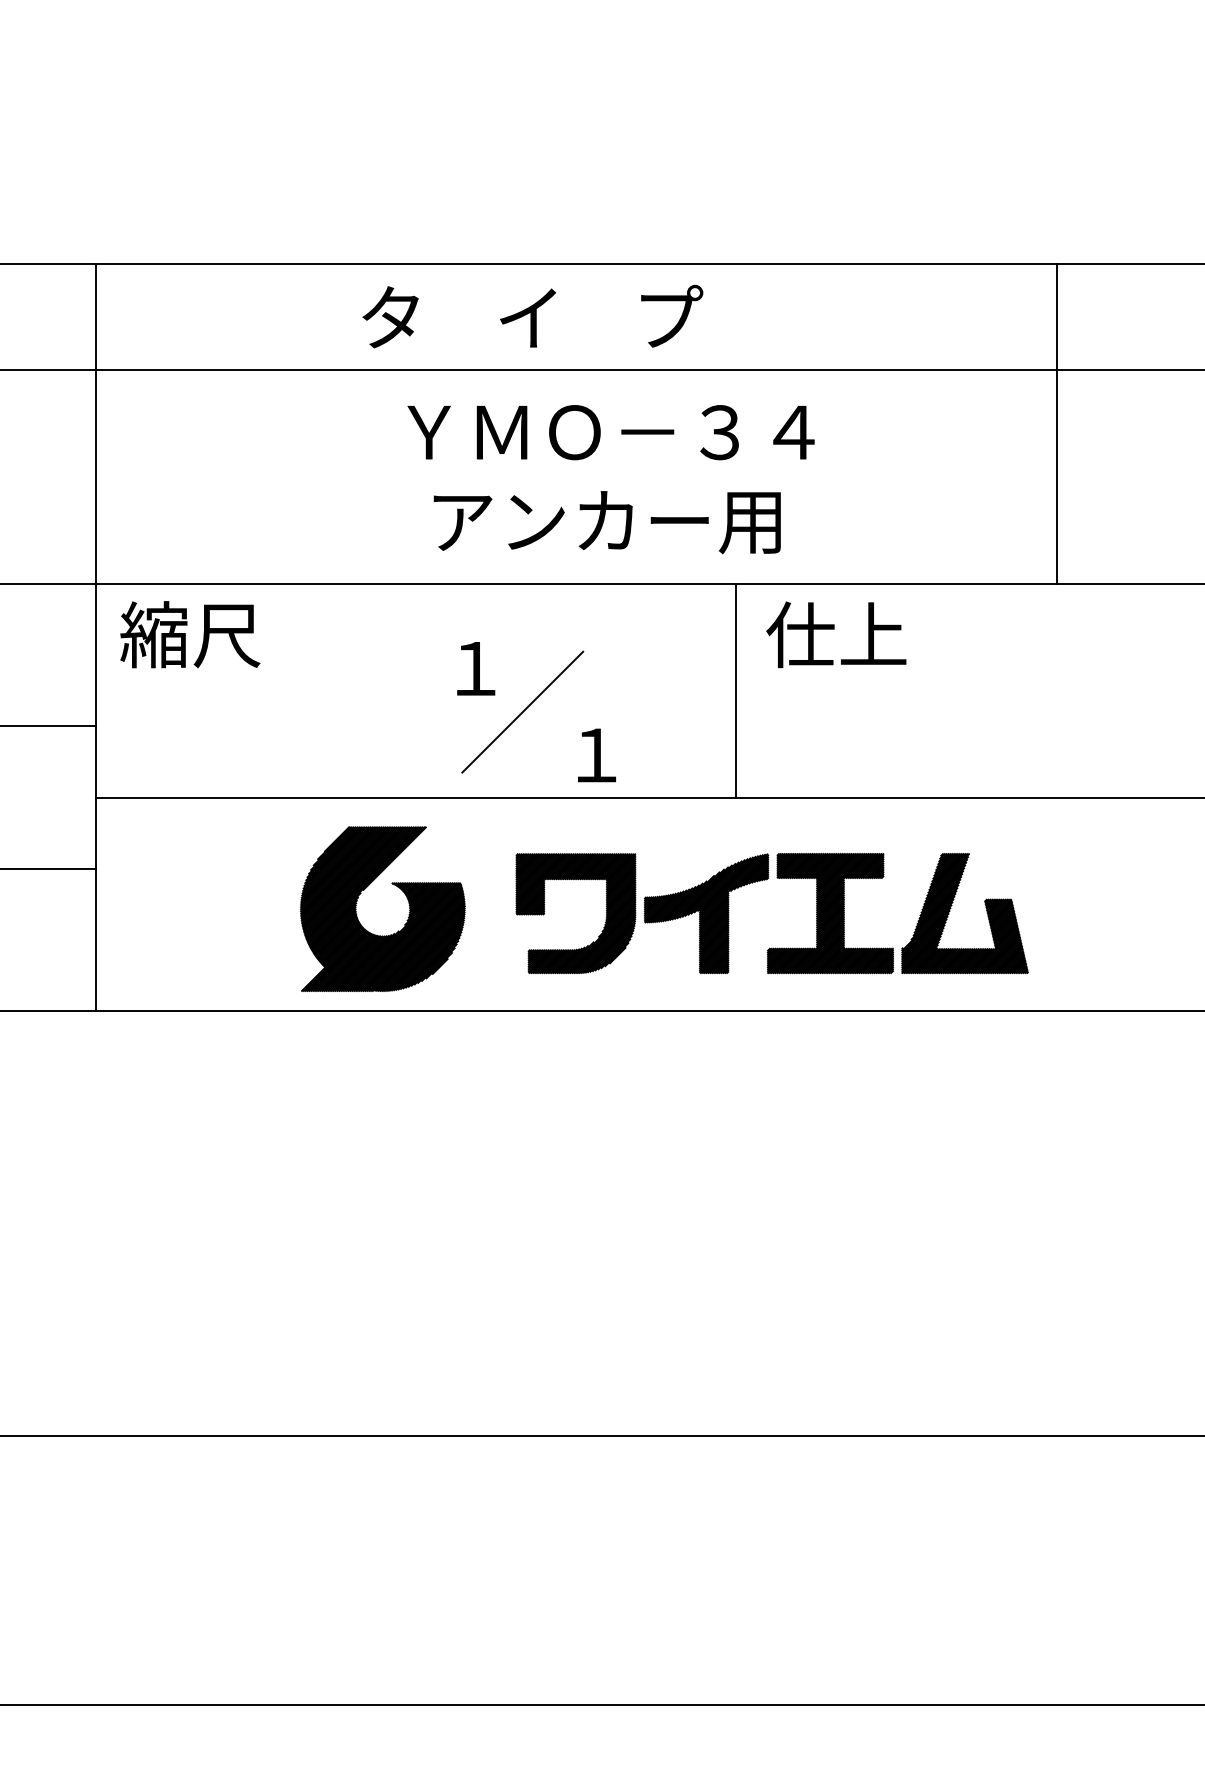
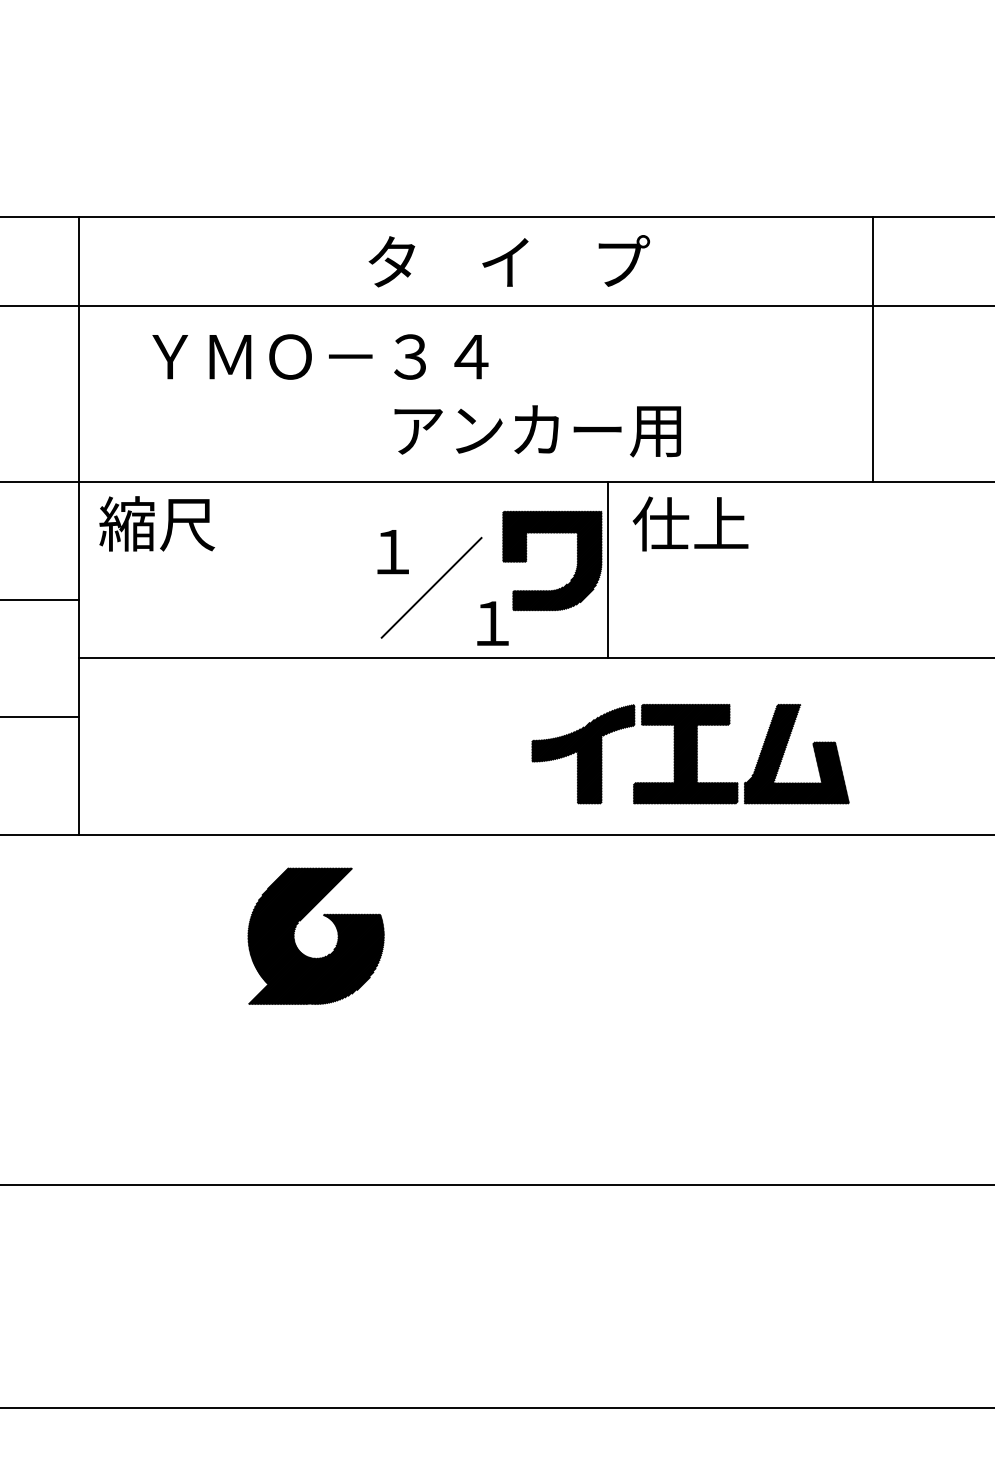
text: (532, 316) -> (509, 261), moved
text: (610, 432) -> (319, 356), moved
text: (606, 522) -> (537, 431), moved
part: (364, 890) -> (300, 920), moved
part: (545, 913) -> (527, 560), moved

